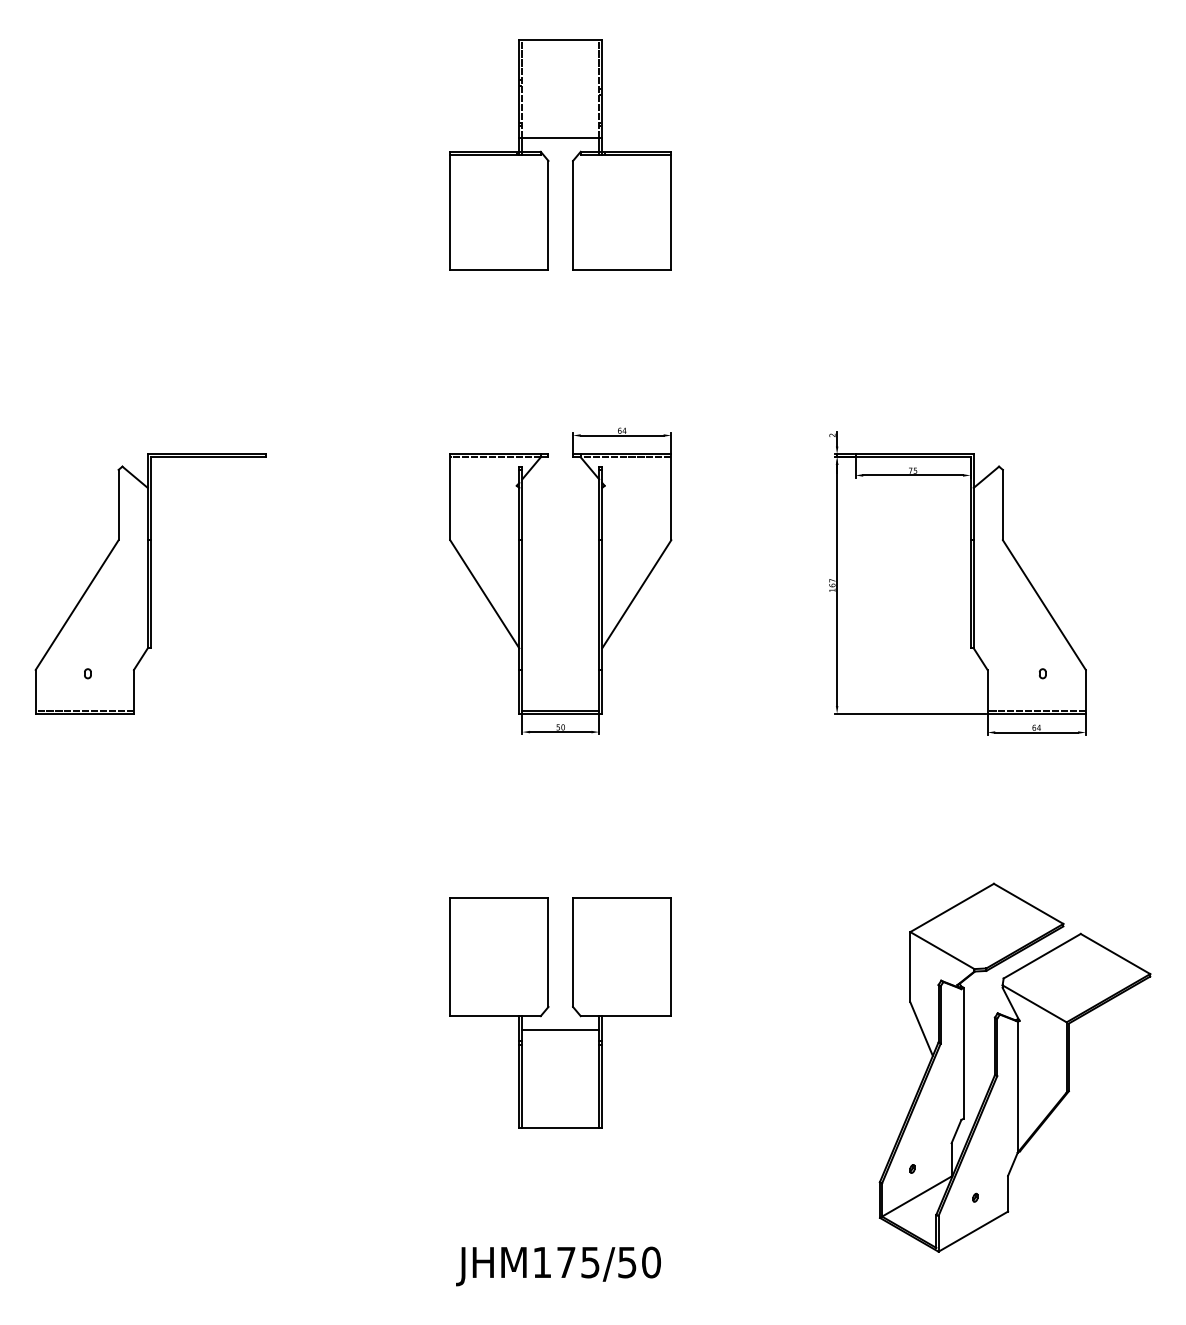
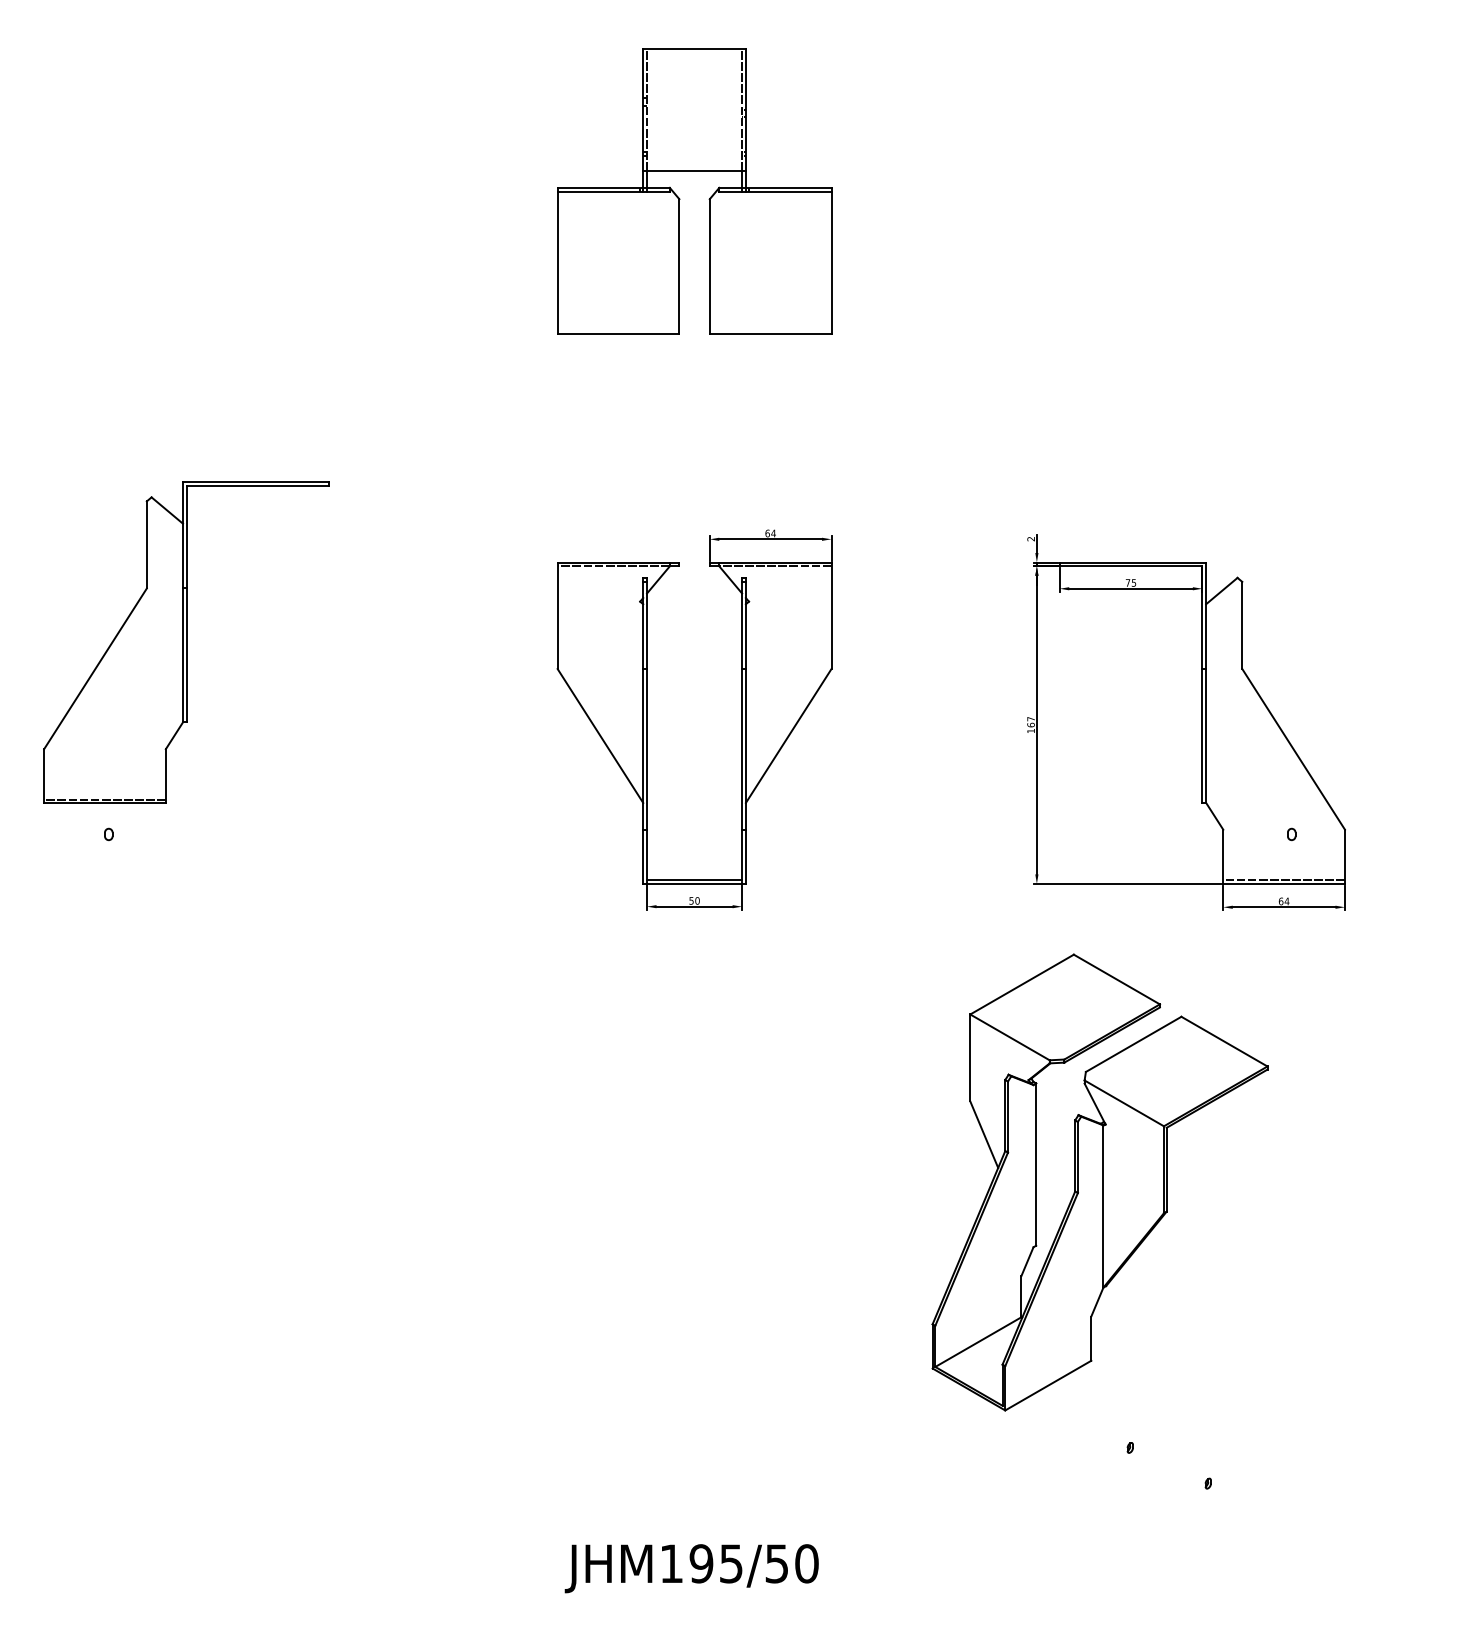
part: (150, 583) -> (186, 642), moved
part: (549, 1007) -> (680, 1247), removed
part: (1014, 1067) -> (1099, 1182), moved
text: (565, 1262) -> (700, 1563), JHM175/50 -> JHM195/50

